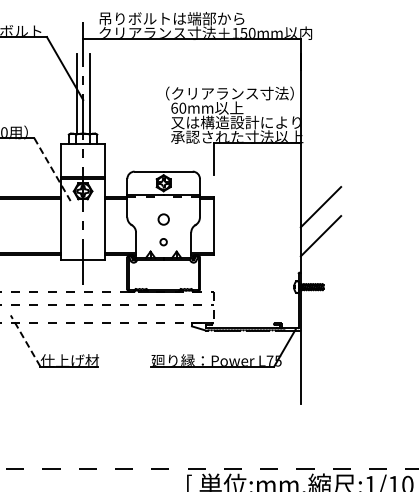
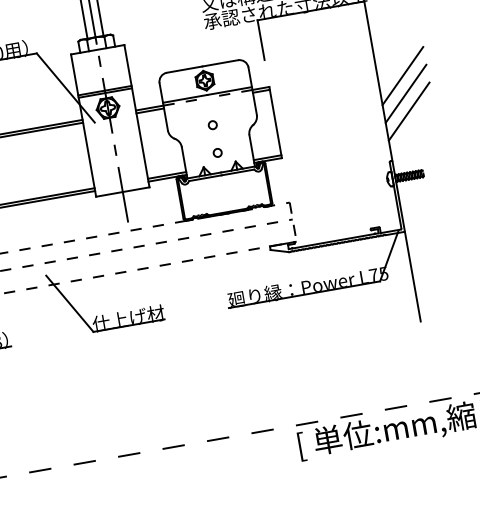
line: (52, 170) -> (66, 89), dashed -> solid
circle: (163, 219) -> (212, 125), size x0.62
line: (320, 221) -> (405, 93), added
line: (25, 340) -> (69, 303), dashed -> solid

